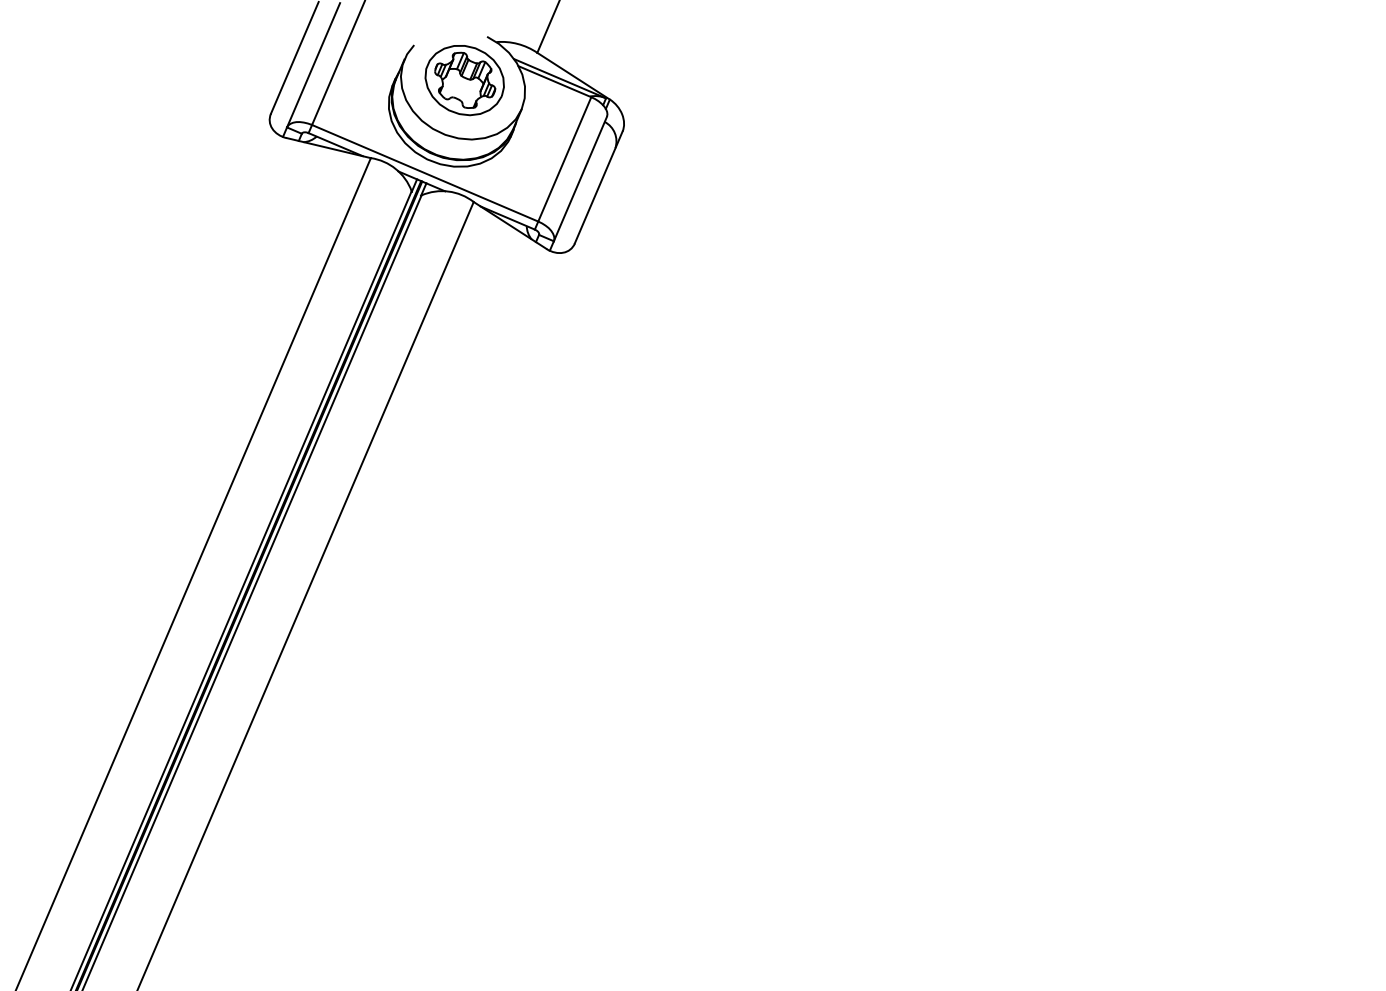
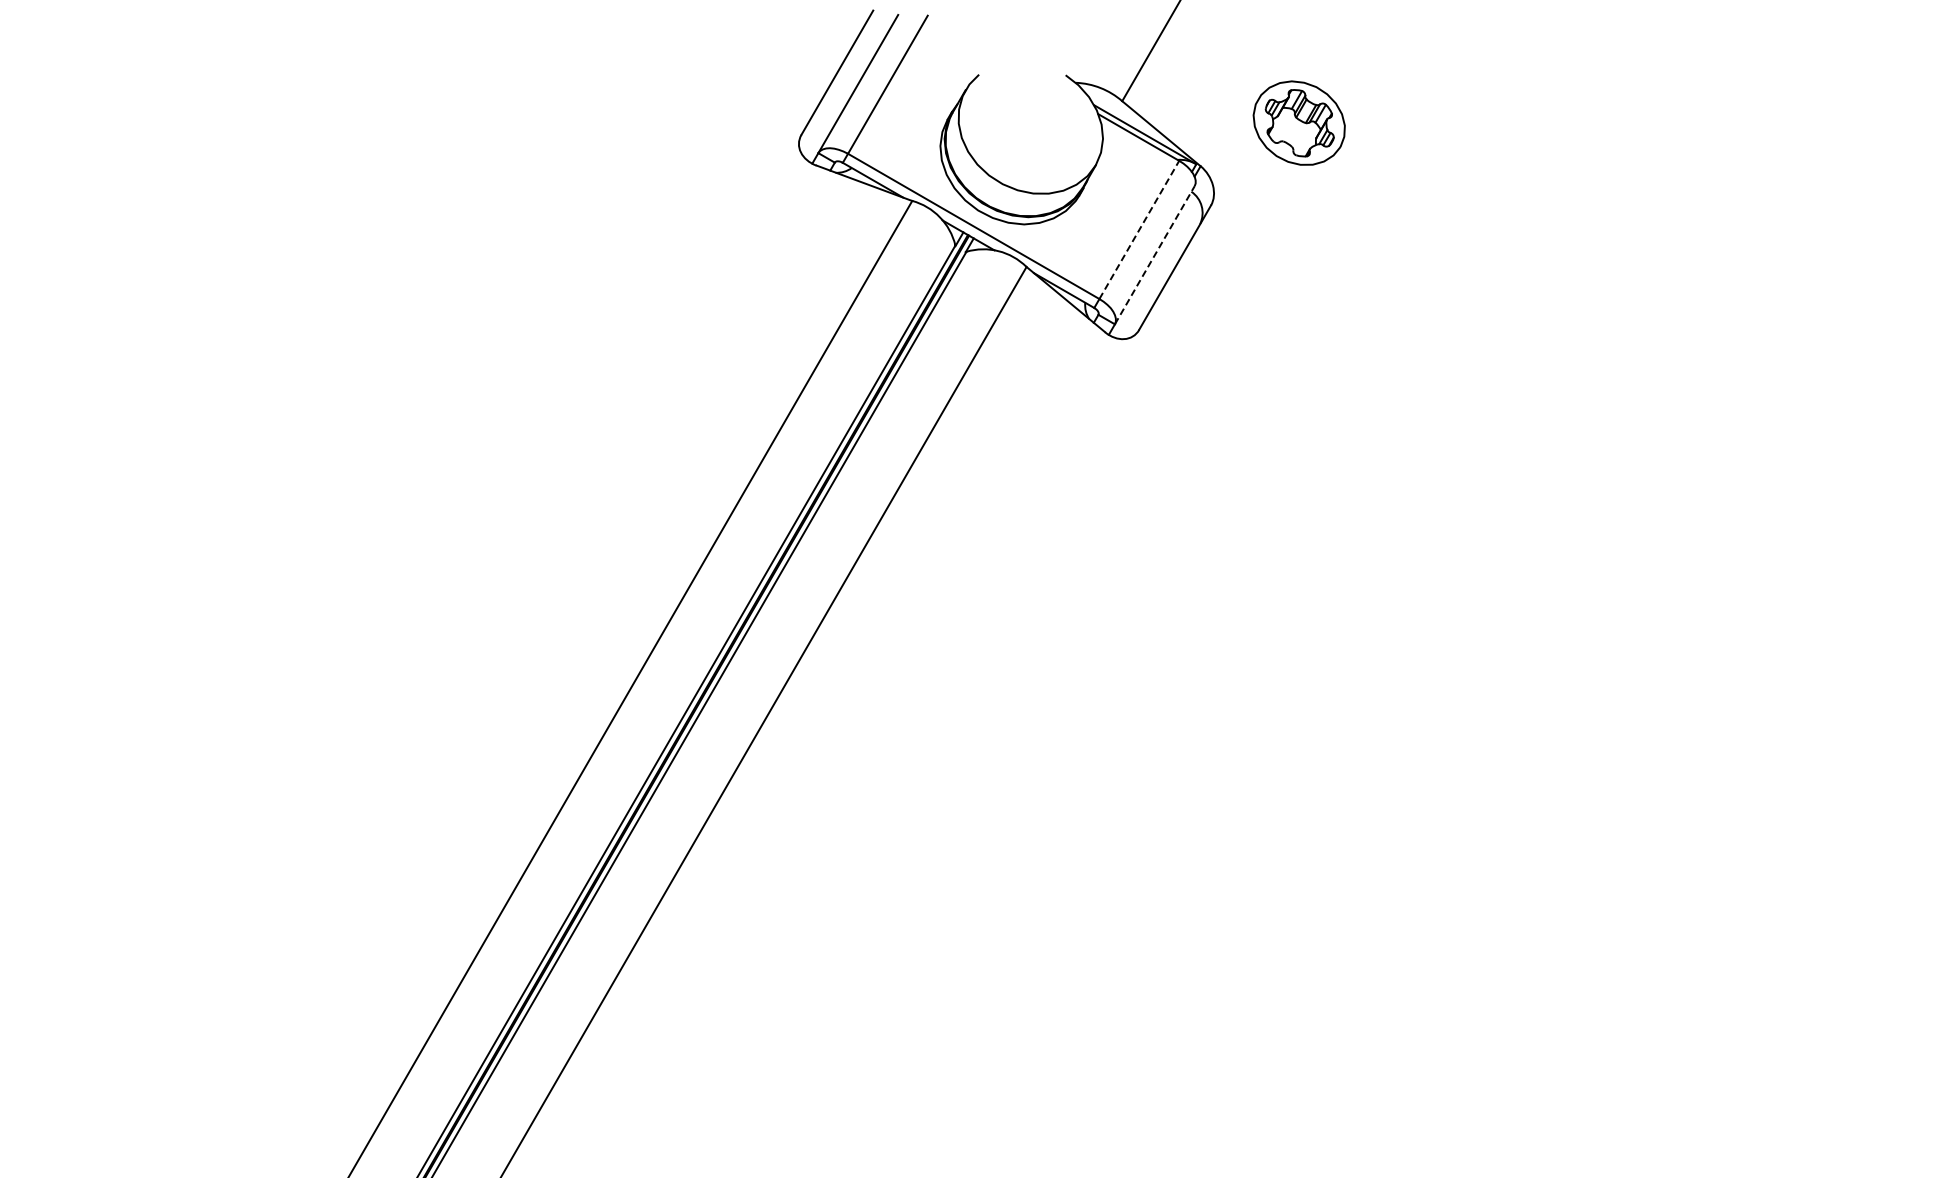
part: (464, 79) -> (1298, 122), moved
line: (564, 158) -> (1139, 229), solid -> dashed
line: (580, 179) -> (1154, 255), solid -> dashed

